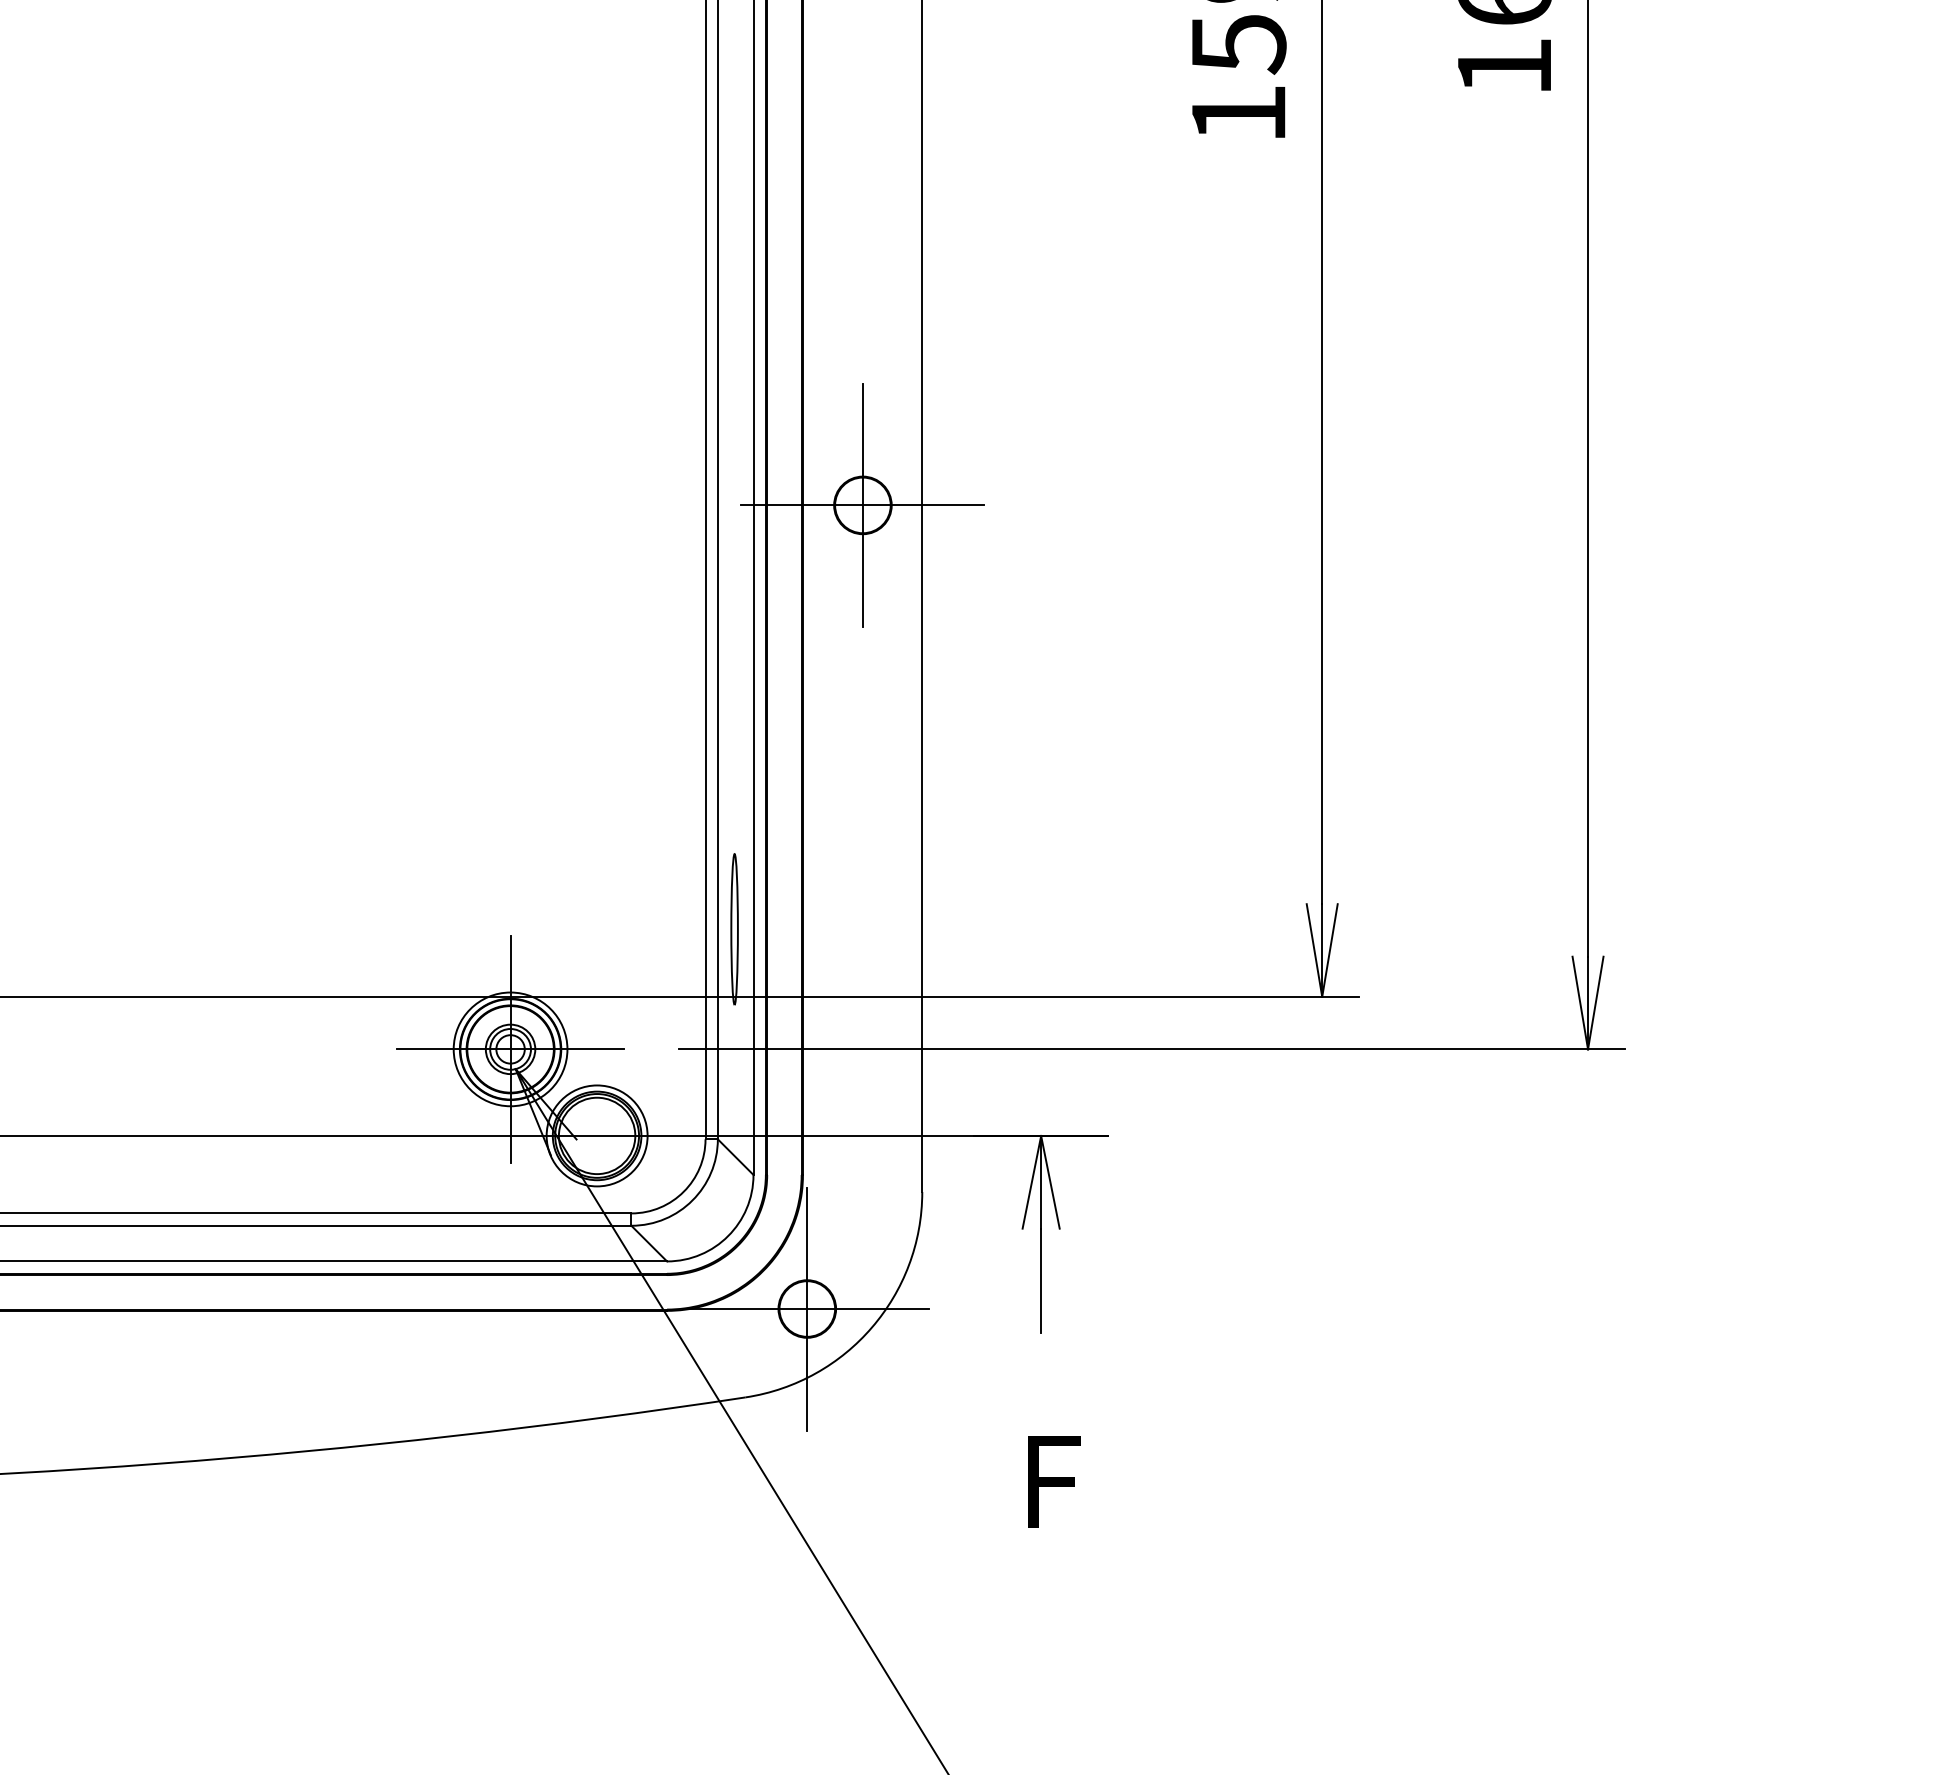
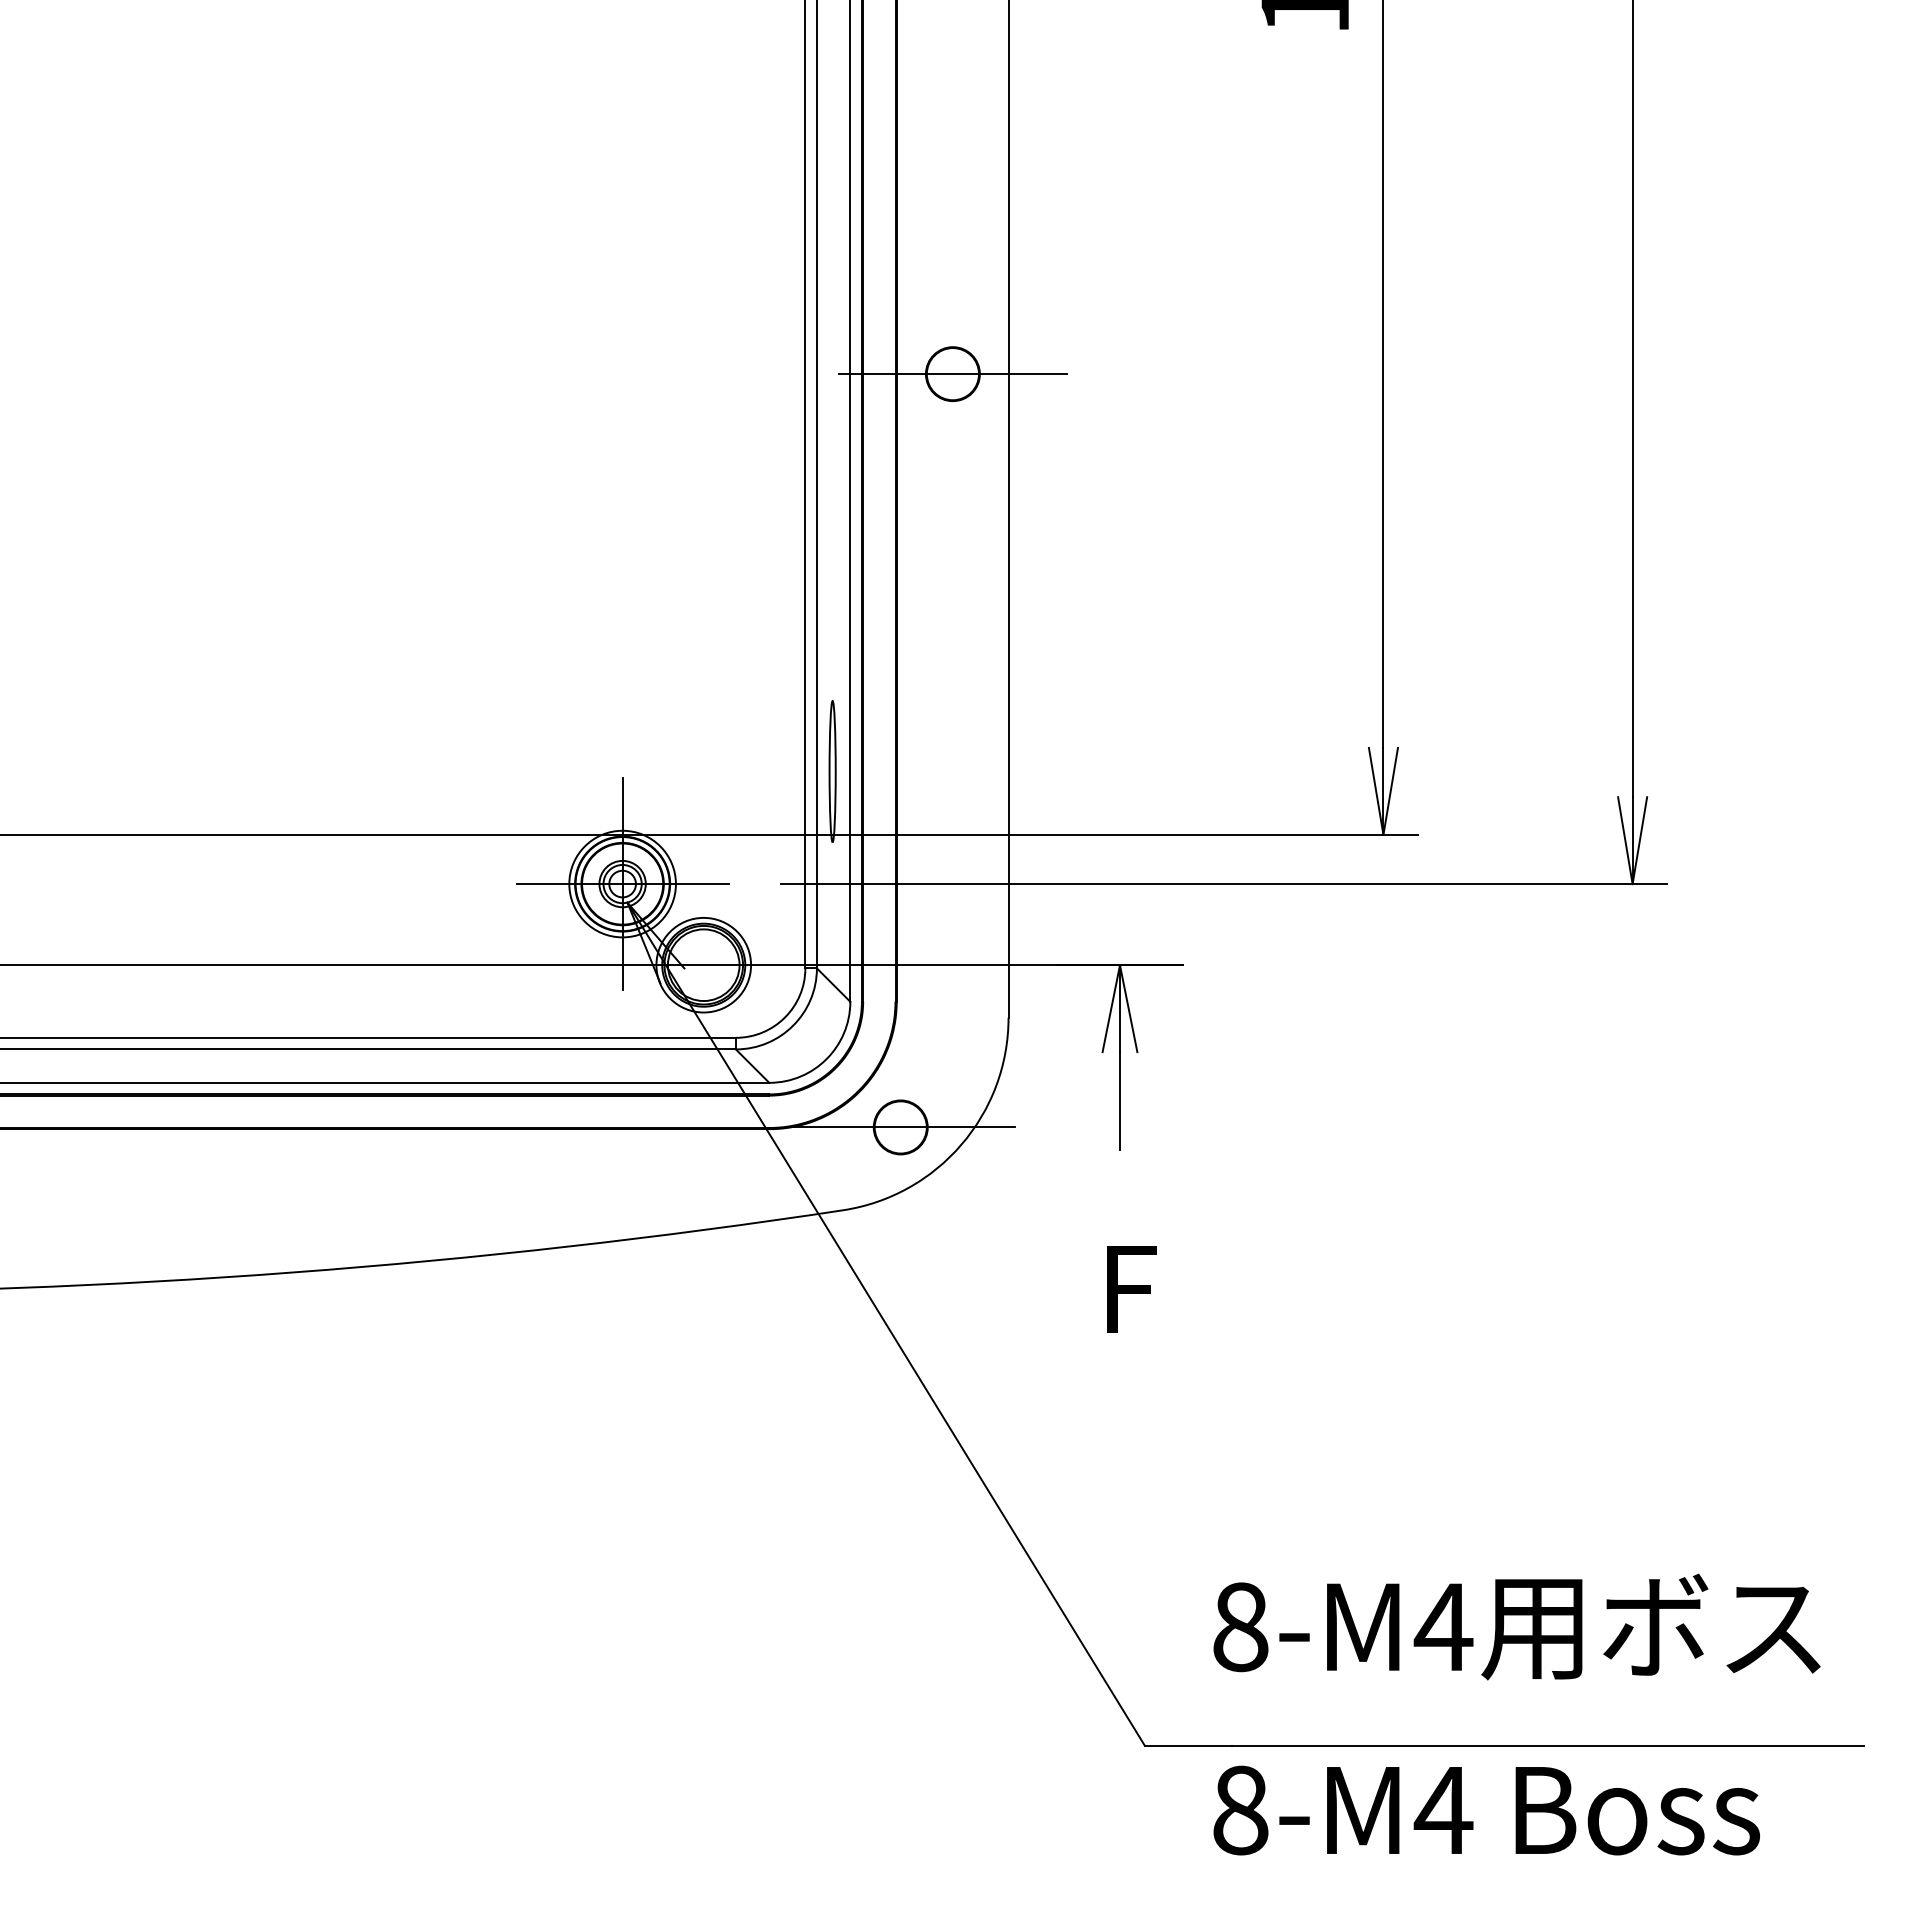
line: (862, 505) -> (952, 374), removed
line: (807, 1309) -> (900, 1127), removed

